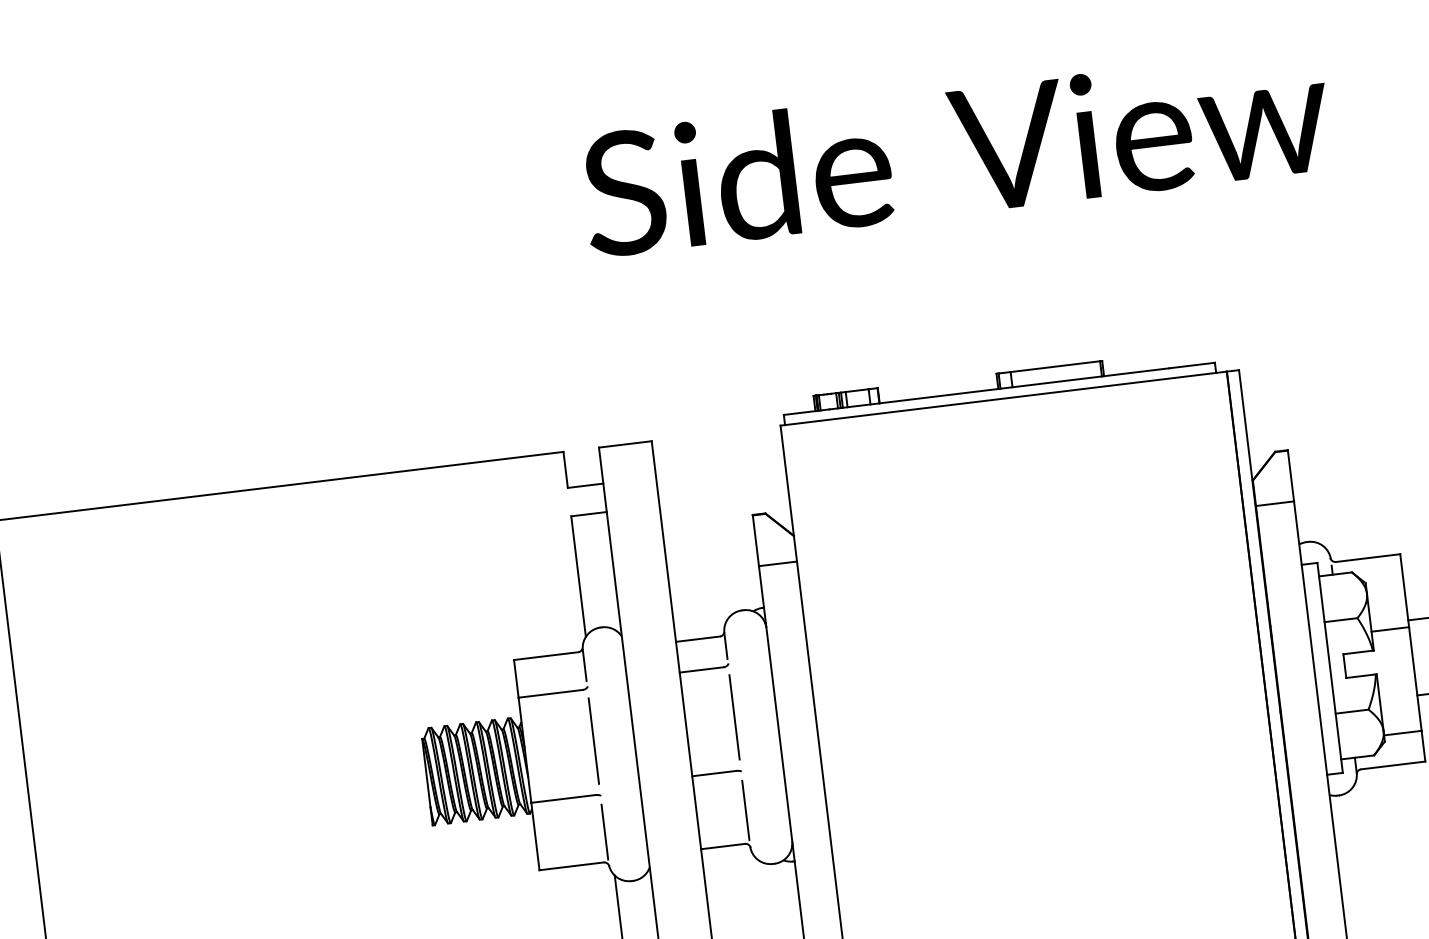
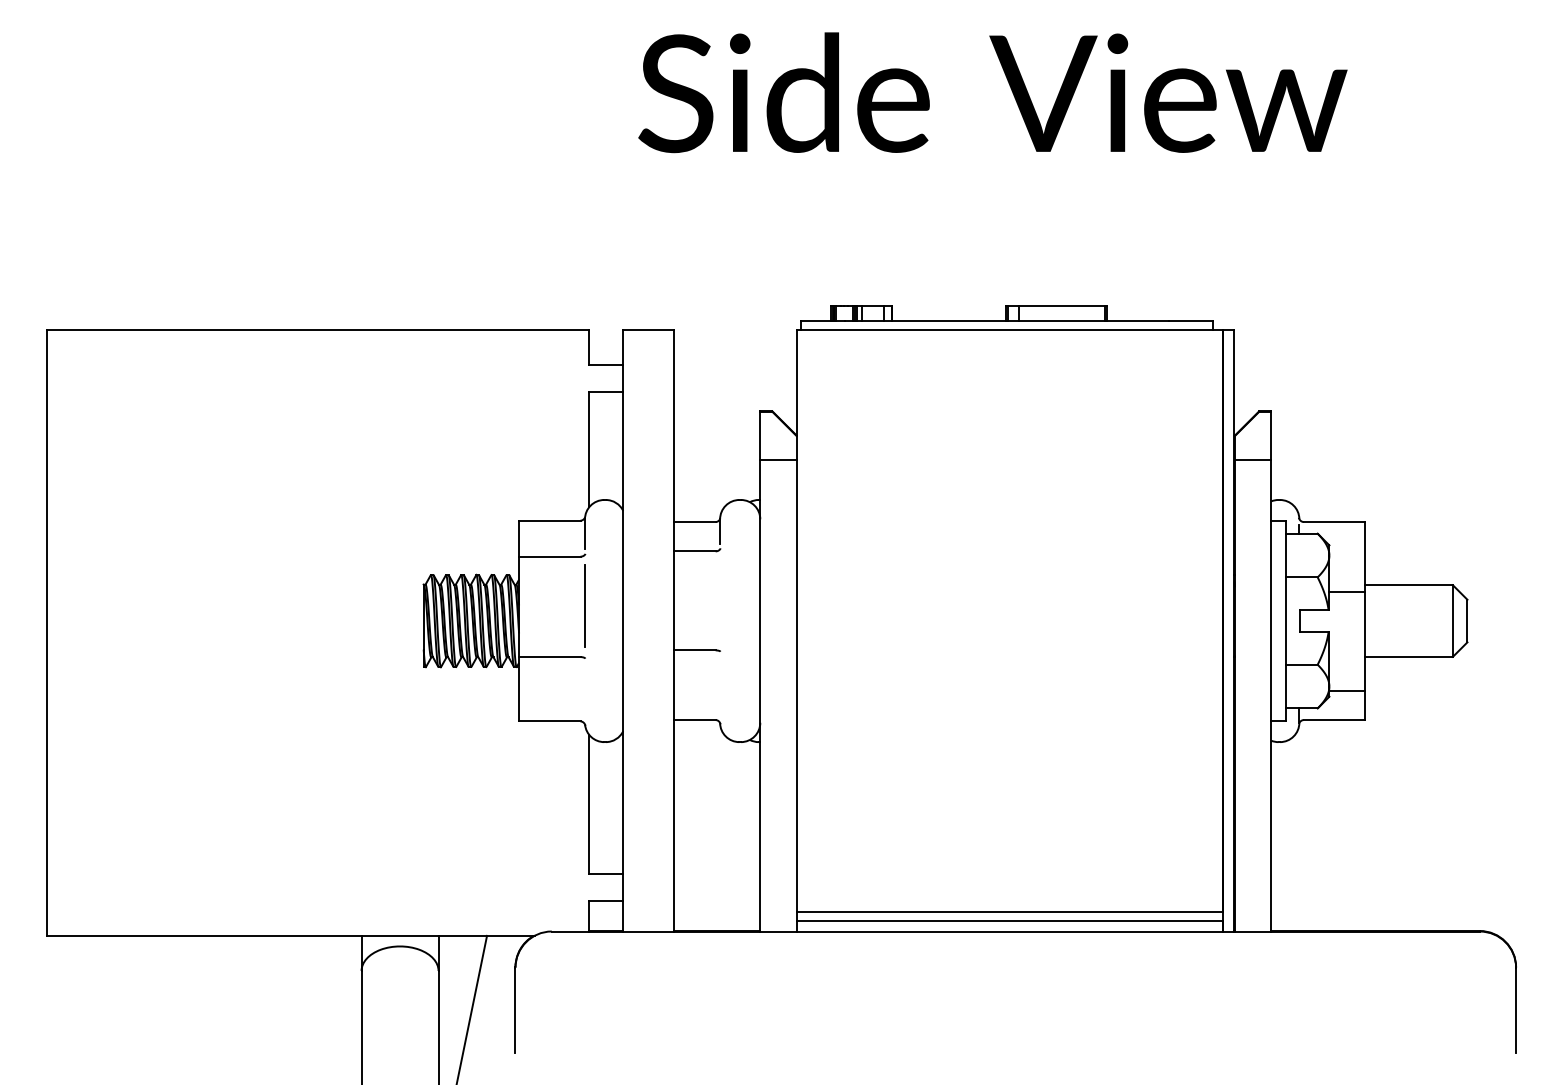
line: (734, 717) -> (720, 599), removed
line: (746, 810) -> (720, 688), removed
line: (604, 831) -> (584, 692), removed

